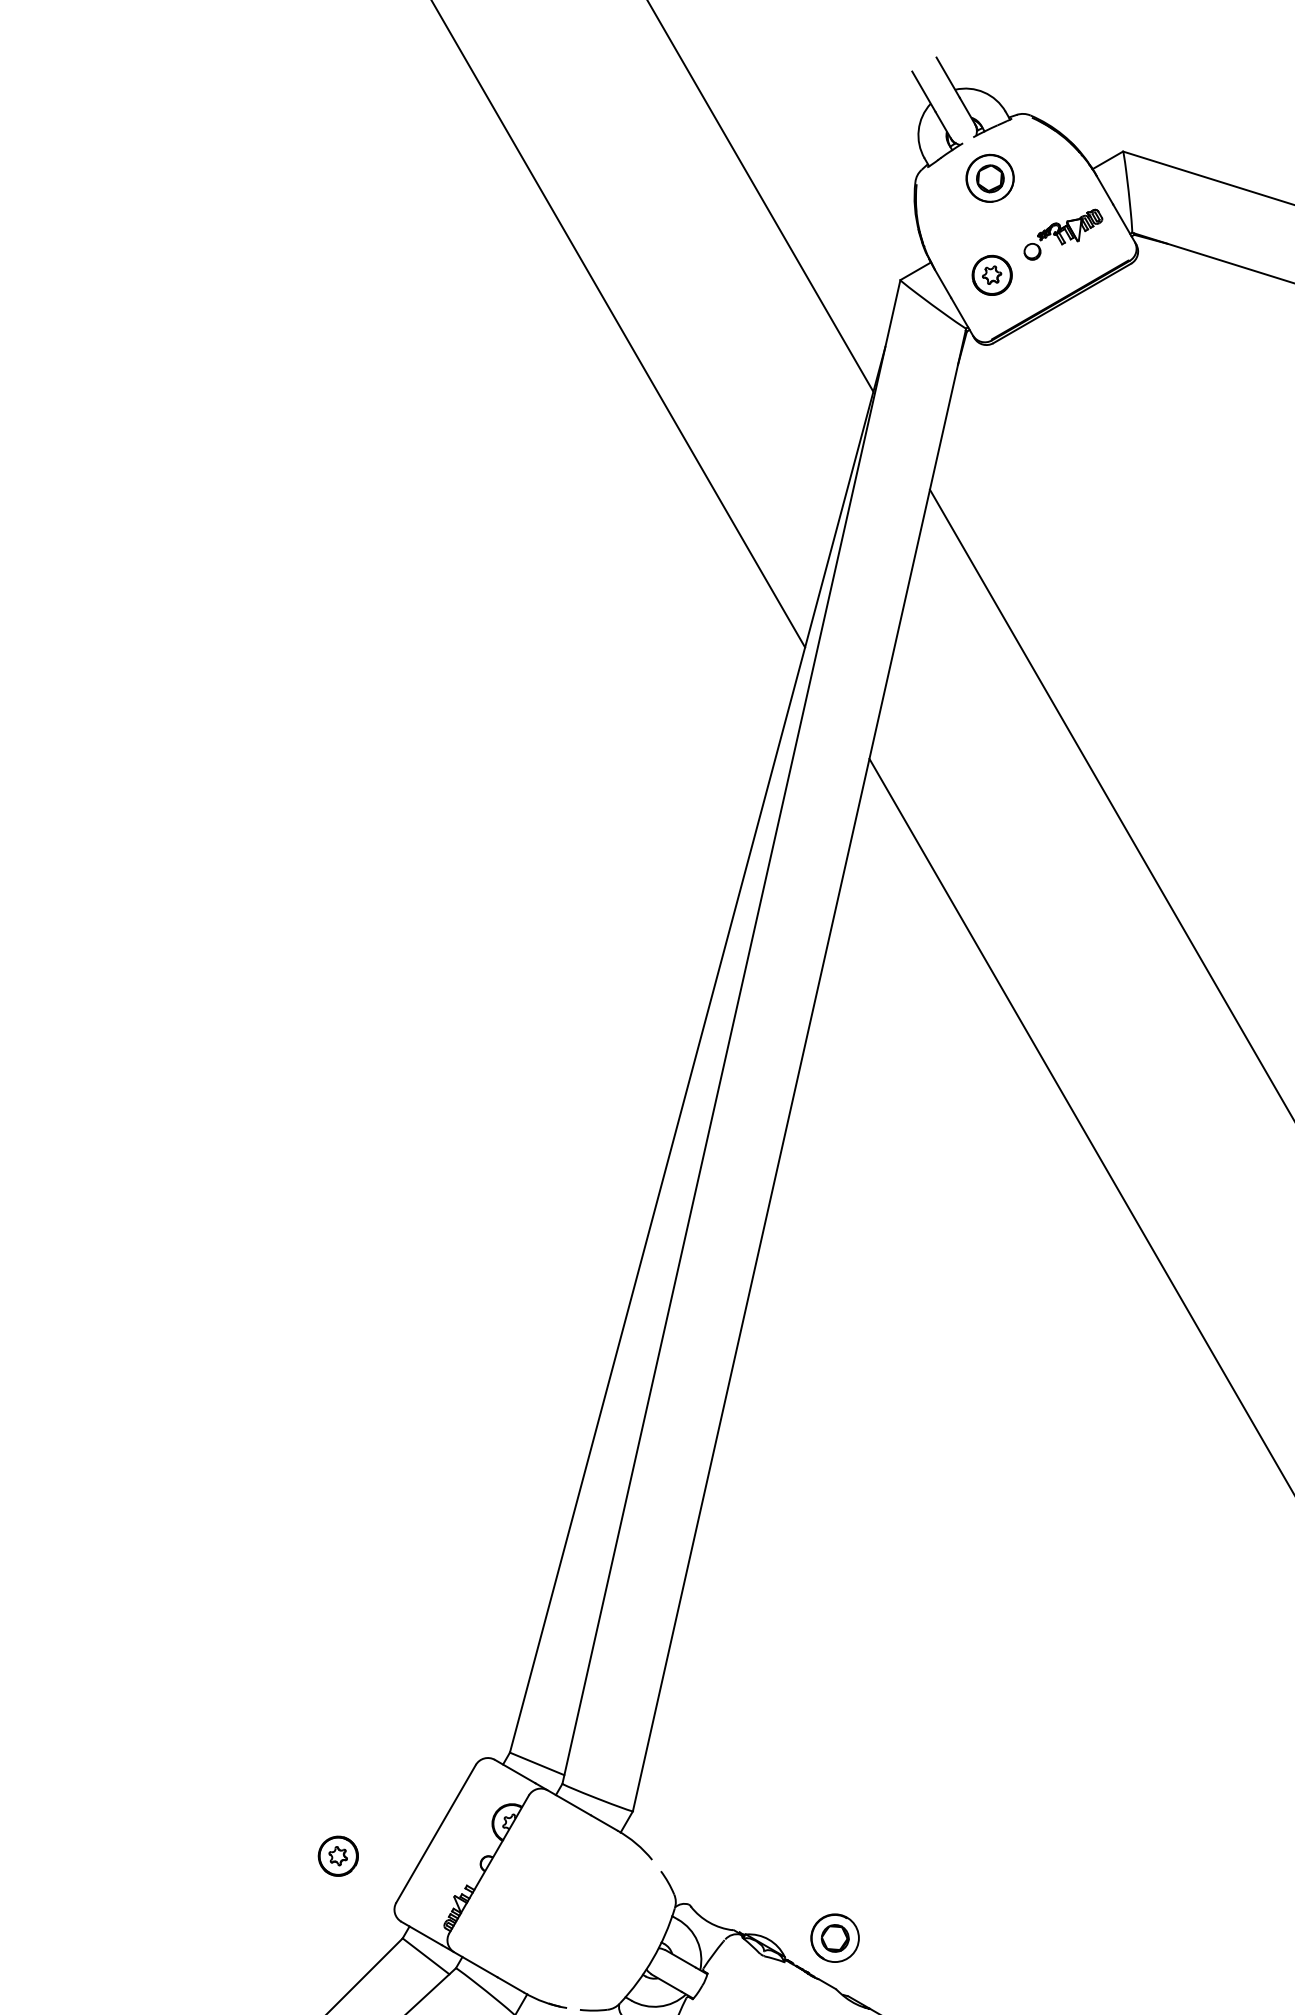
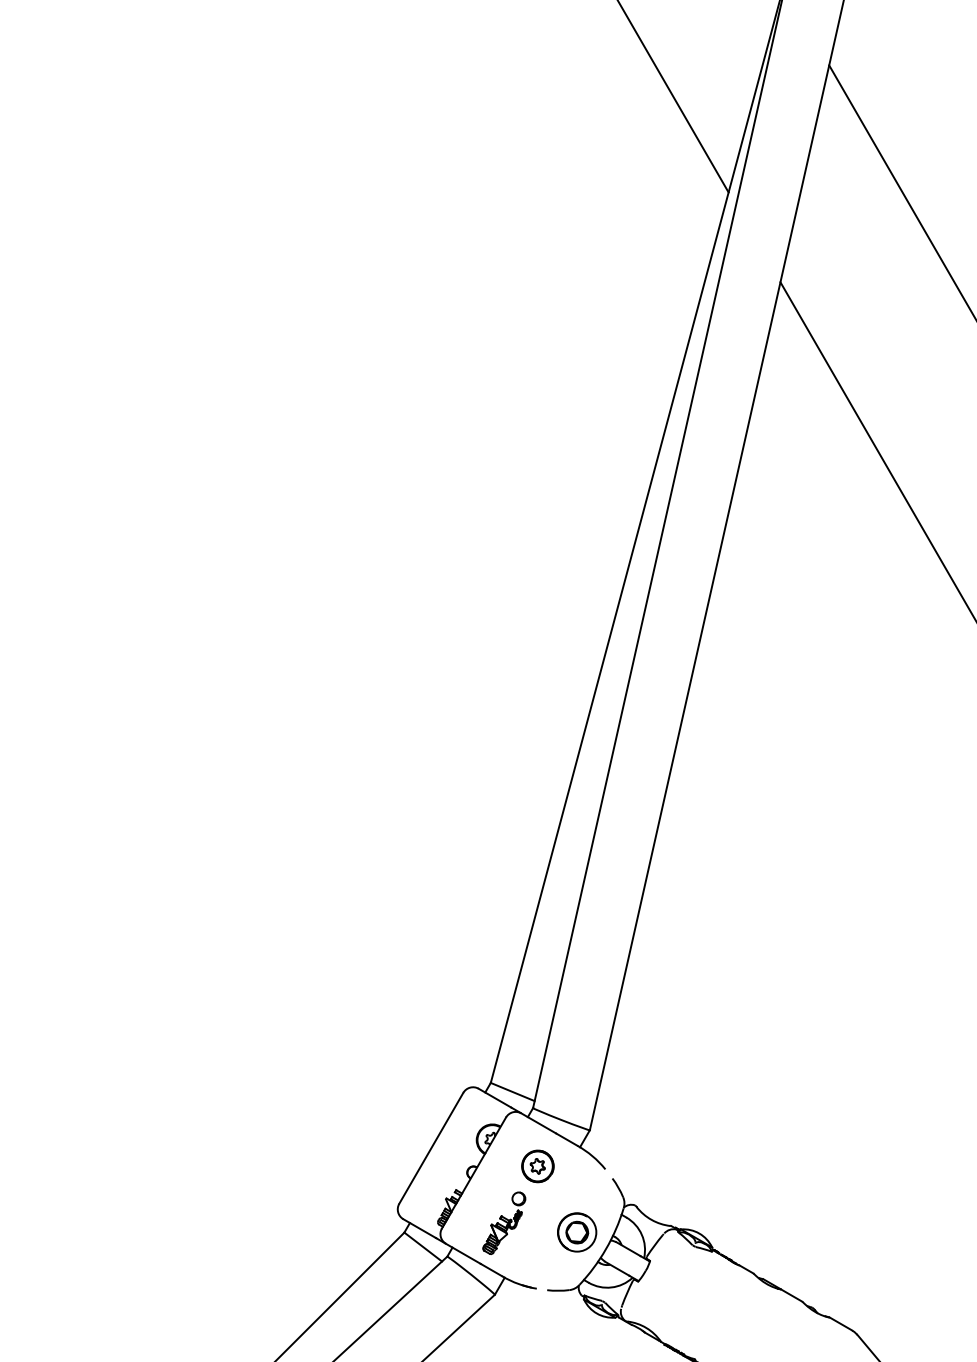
part: (337, 1855) -> (537, 1165), moved
part: (526, 1926) -> (504, 1223), added
part: (834, 1937) -> (576, 1231), moved

